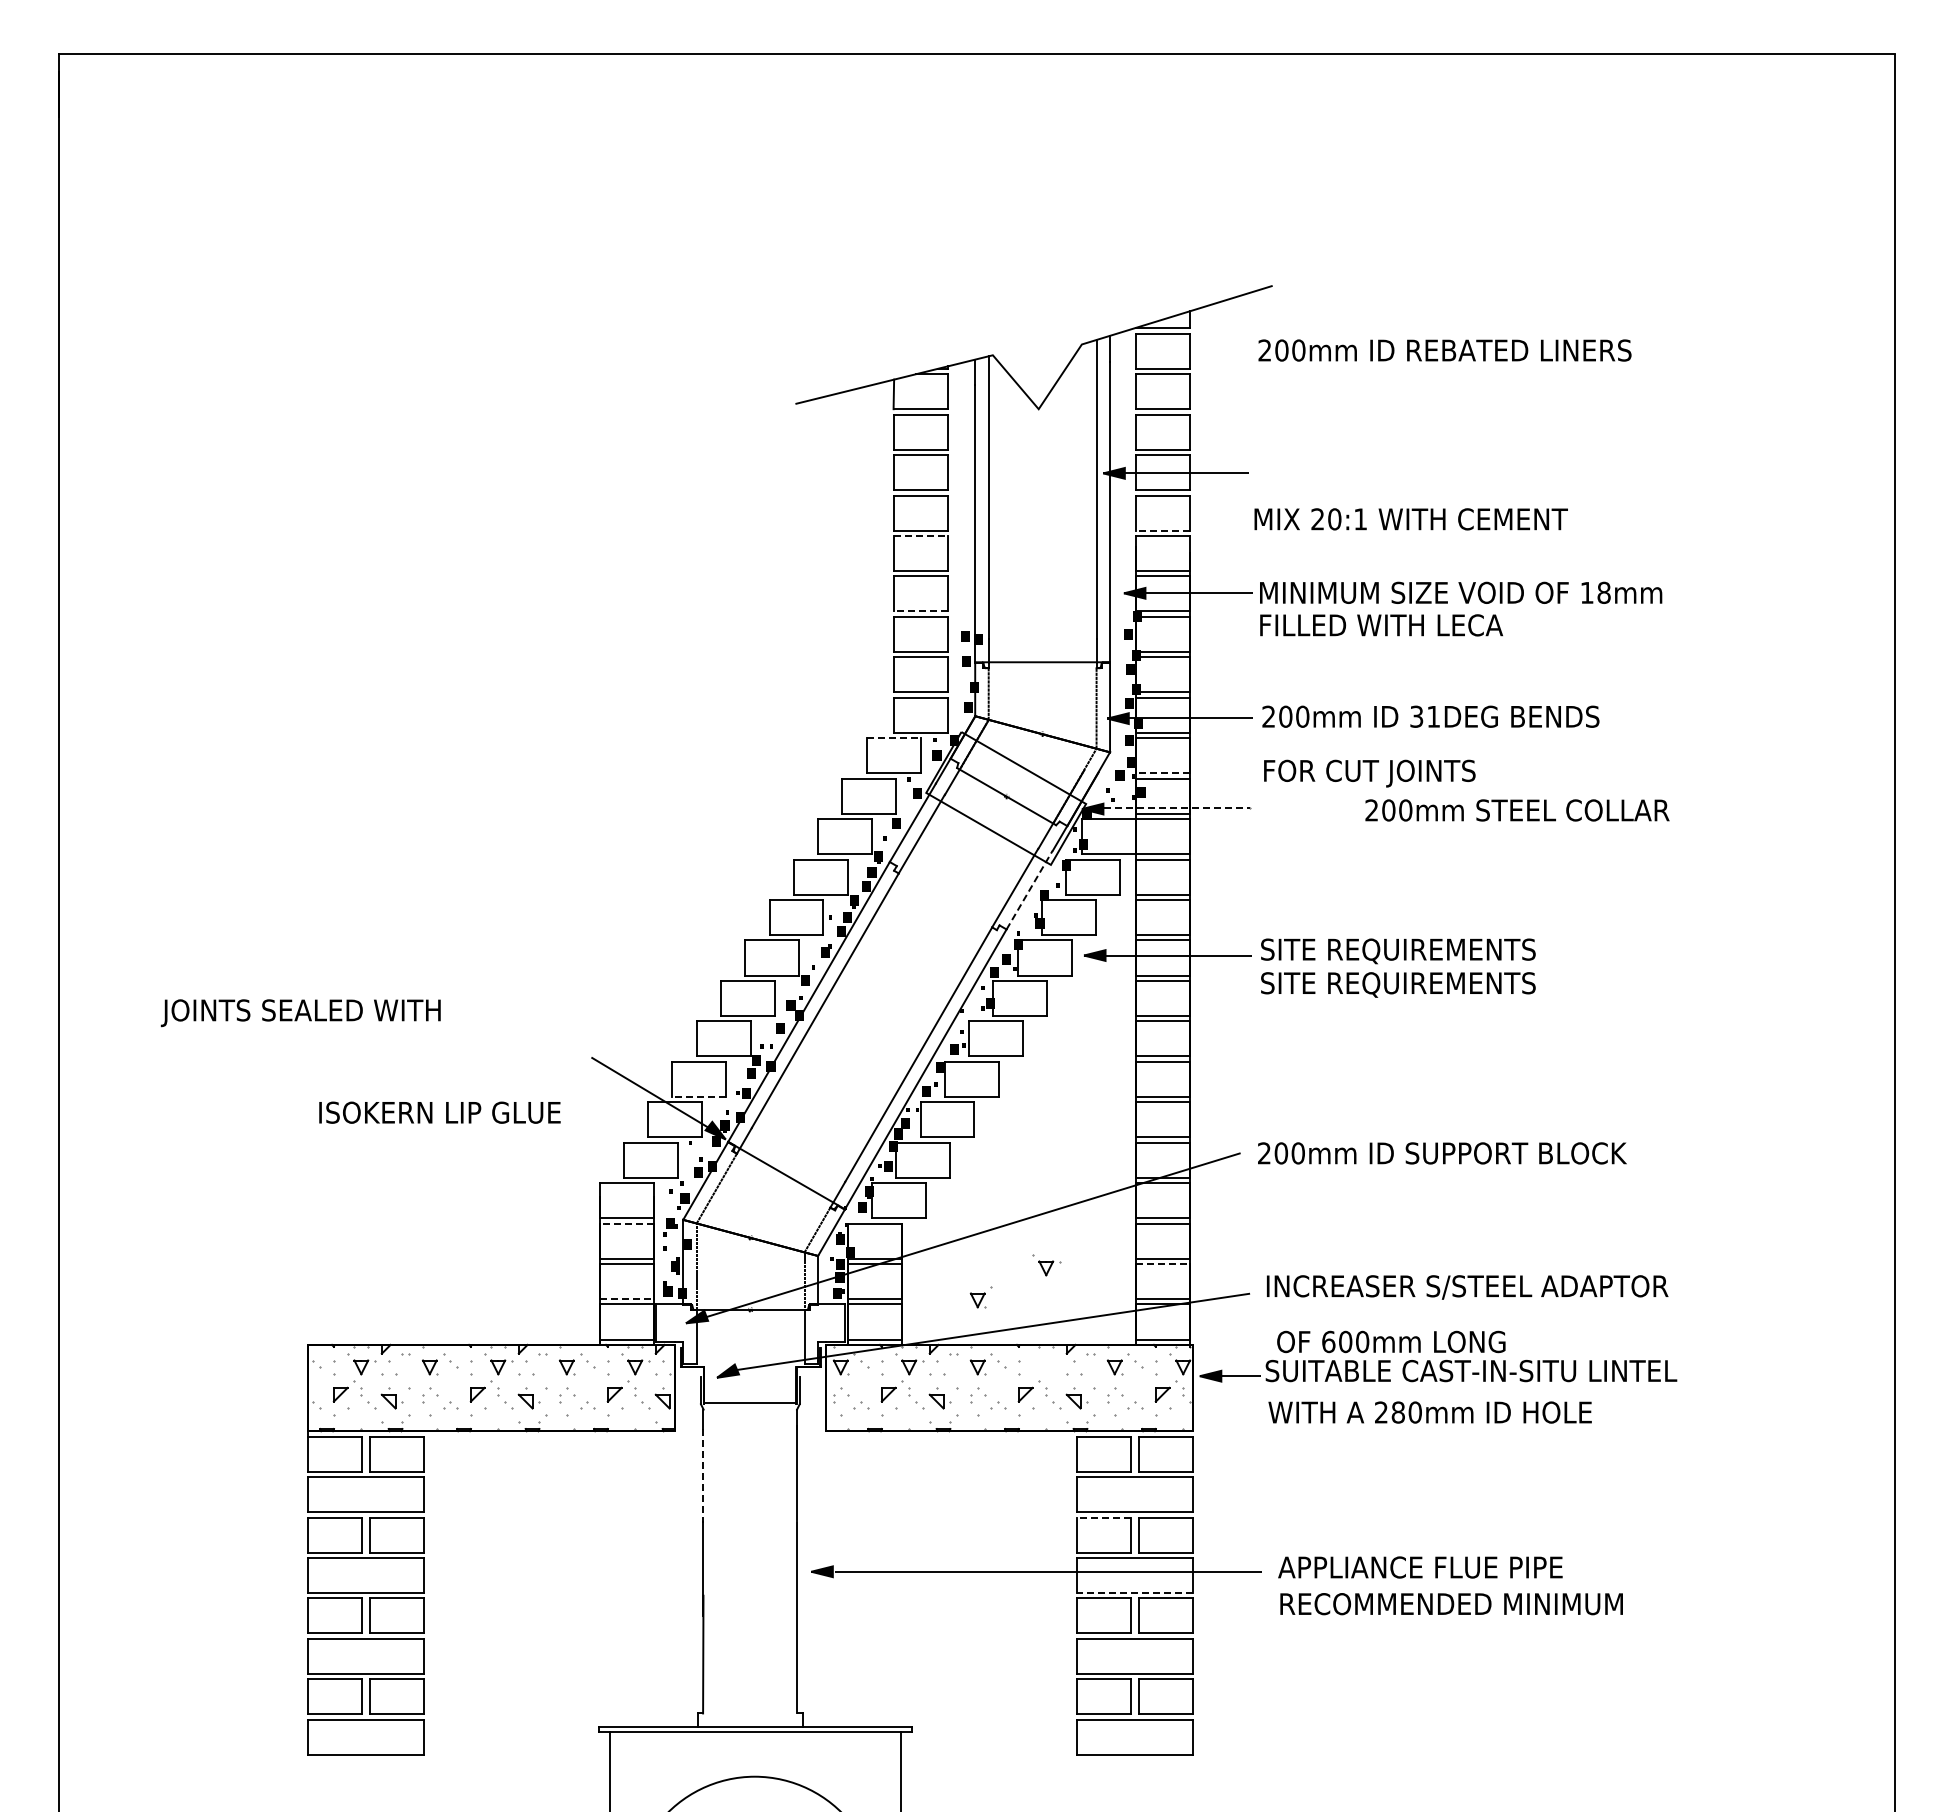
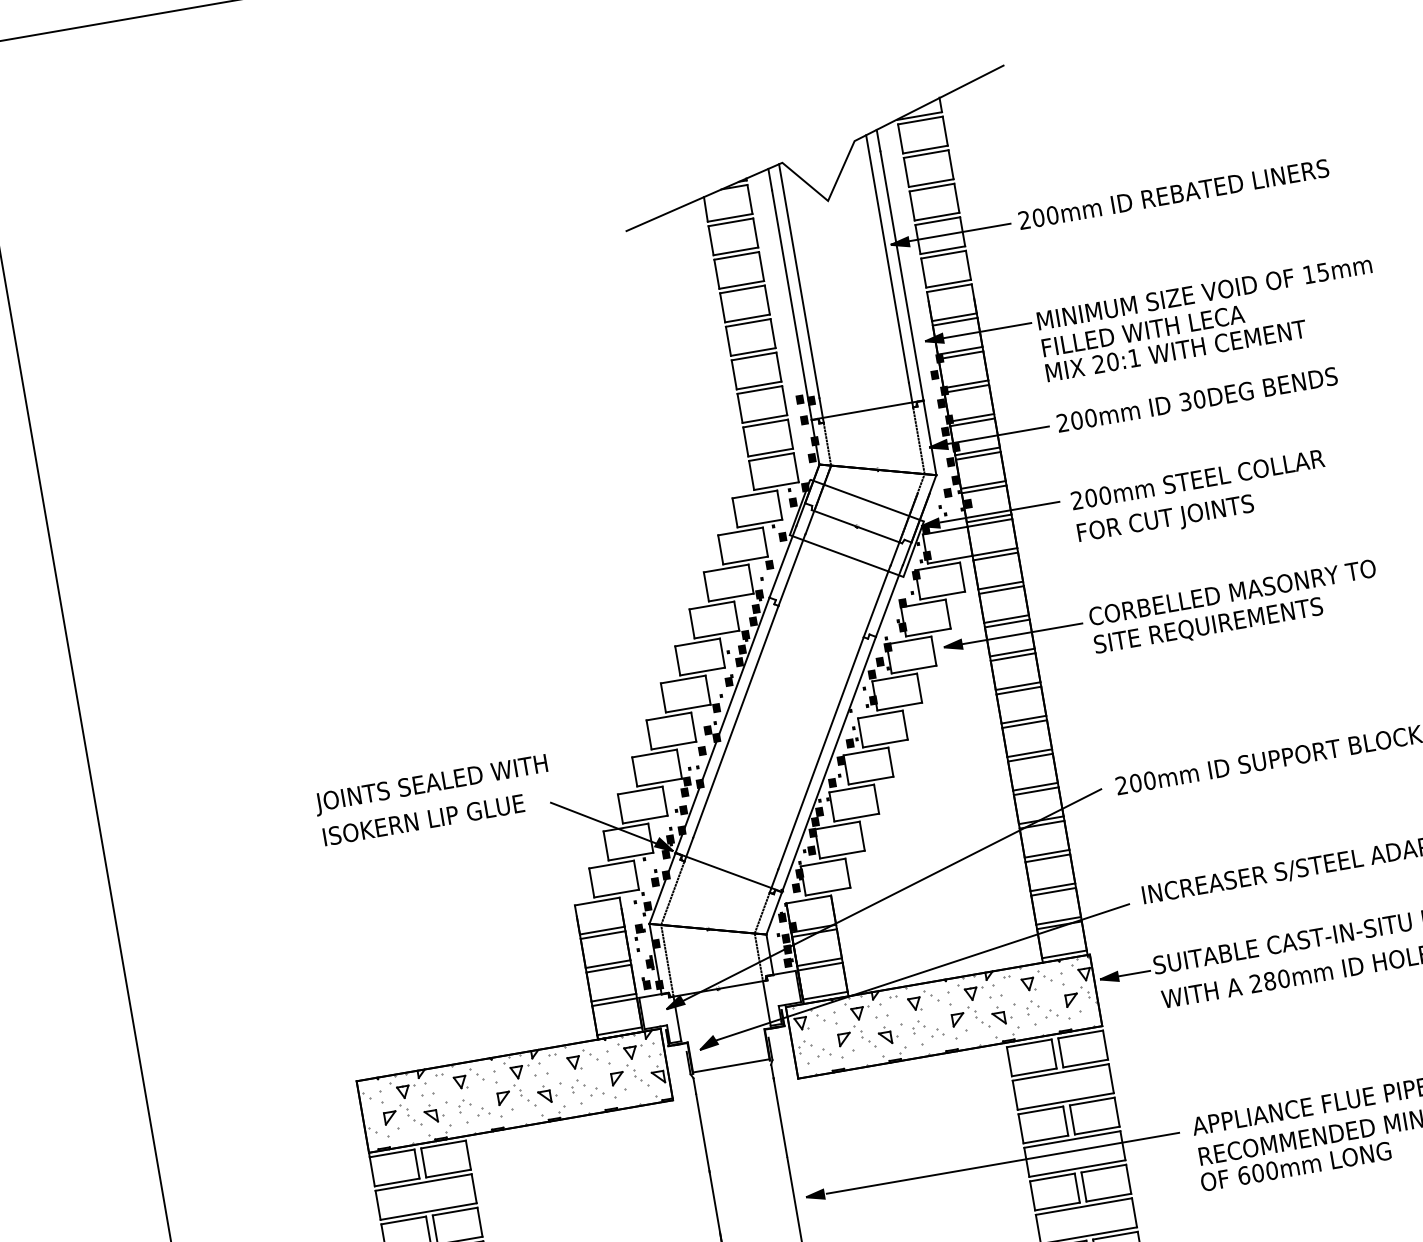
text: (1444, 350) -> (1173, 194), moved
text: (1410, 519) -> (1175, 351), moved
line: (1163, 530) -> (948, 283), dashed -> solid
line: (920, 535) -> (748, 322), dashed -> solid
text: (1603, 592) -> (1322, 272), 18mm -> 15mm
line: (920, 611) -> (759, 385), dashed -> solid
text: (1433, 716) -> (1199, 399), 31DEG -> 30DEG
line: (893, 738) -> (754, 494), dashed -> solid
line: (1163, 773) -> (983, 485), dashed -> solid
text: (1369, 773) -> (1165, 520), moved
line: (1178, 808) -> (1001, 511), dashed -> solid
text: (1517, 810) -> (1197, 479), moved
line: (1029, 889) -> (889, 600), dashed -> solid
text: (1432, 951) -> (1232, 594), SITE REQUIREMENTS -> CORBELLED MASONRY TO
text: (300, 1013) -> (431, 785), moved
line: (699, 1096) -> (645, 819), dashed -> solid
text: (439, 1112) -> (423, 820), moved
line: (626, 1223) -> (602, 935), dashed -> solid
line: (1163, 1264) -> (1054, 892), dashed -> solid
part: (1046, 1265) -> (971, 991), moved
part: (980, 1297) -> (907, 945), removed
line: (626, 1299) -> (613, 998), dashed -> solid
text: (1391, 1341) -> (1296, 1166), moved
line: (703, 1476) -> (703, 1133), dashed -> solid
line: (1103, 1517) -> (1040, 1110), dashed -> solid
line: (1134, 1593) -> (1077, 1169), dashed -> solid

